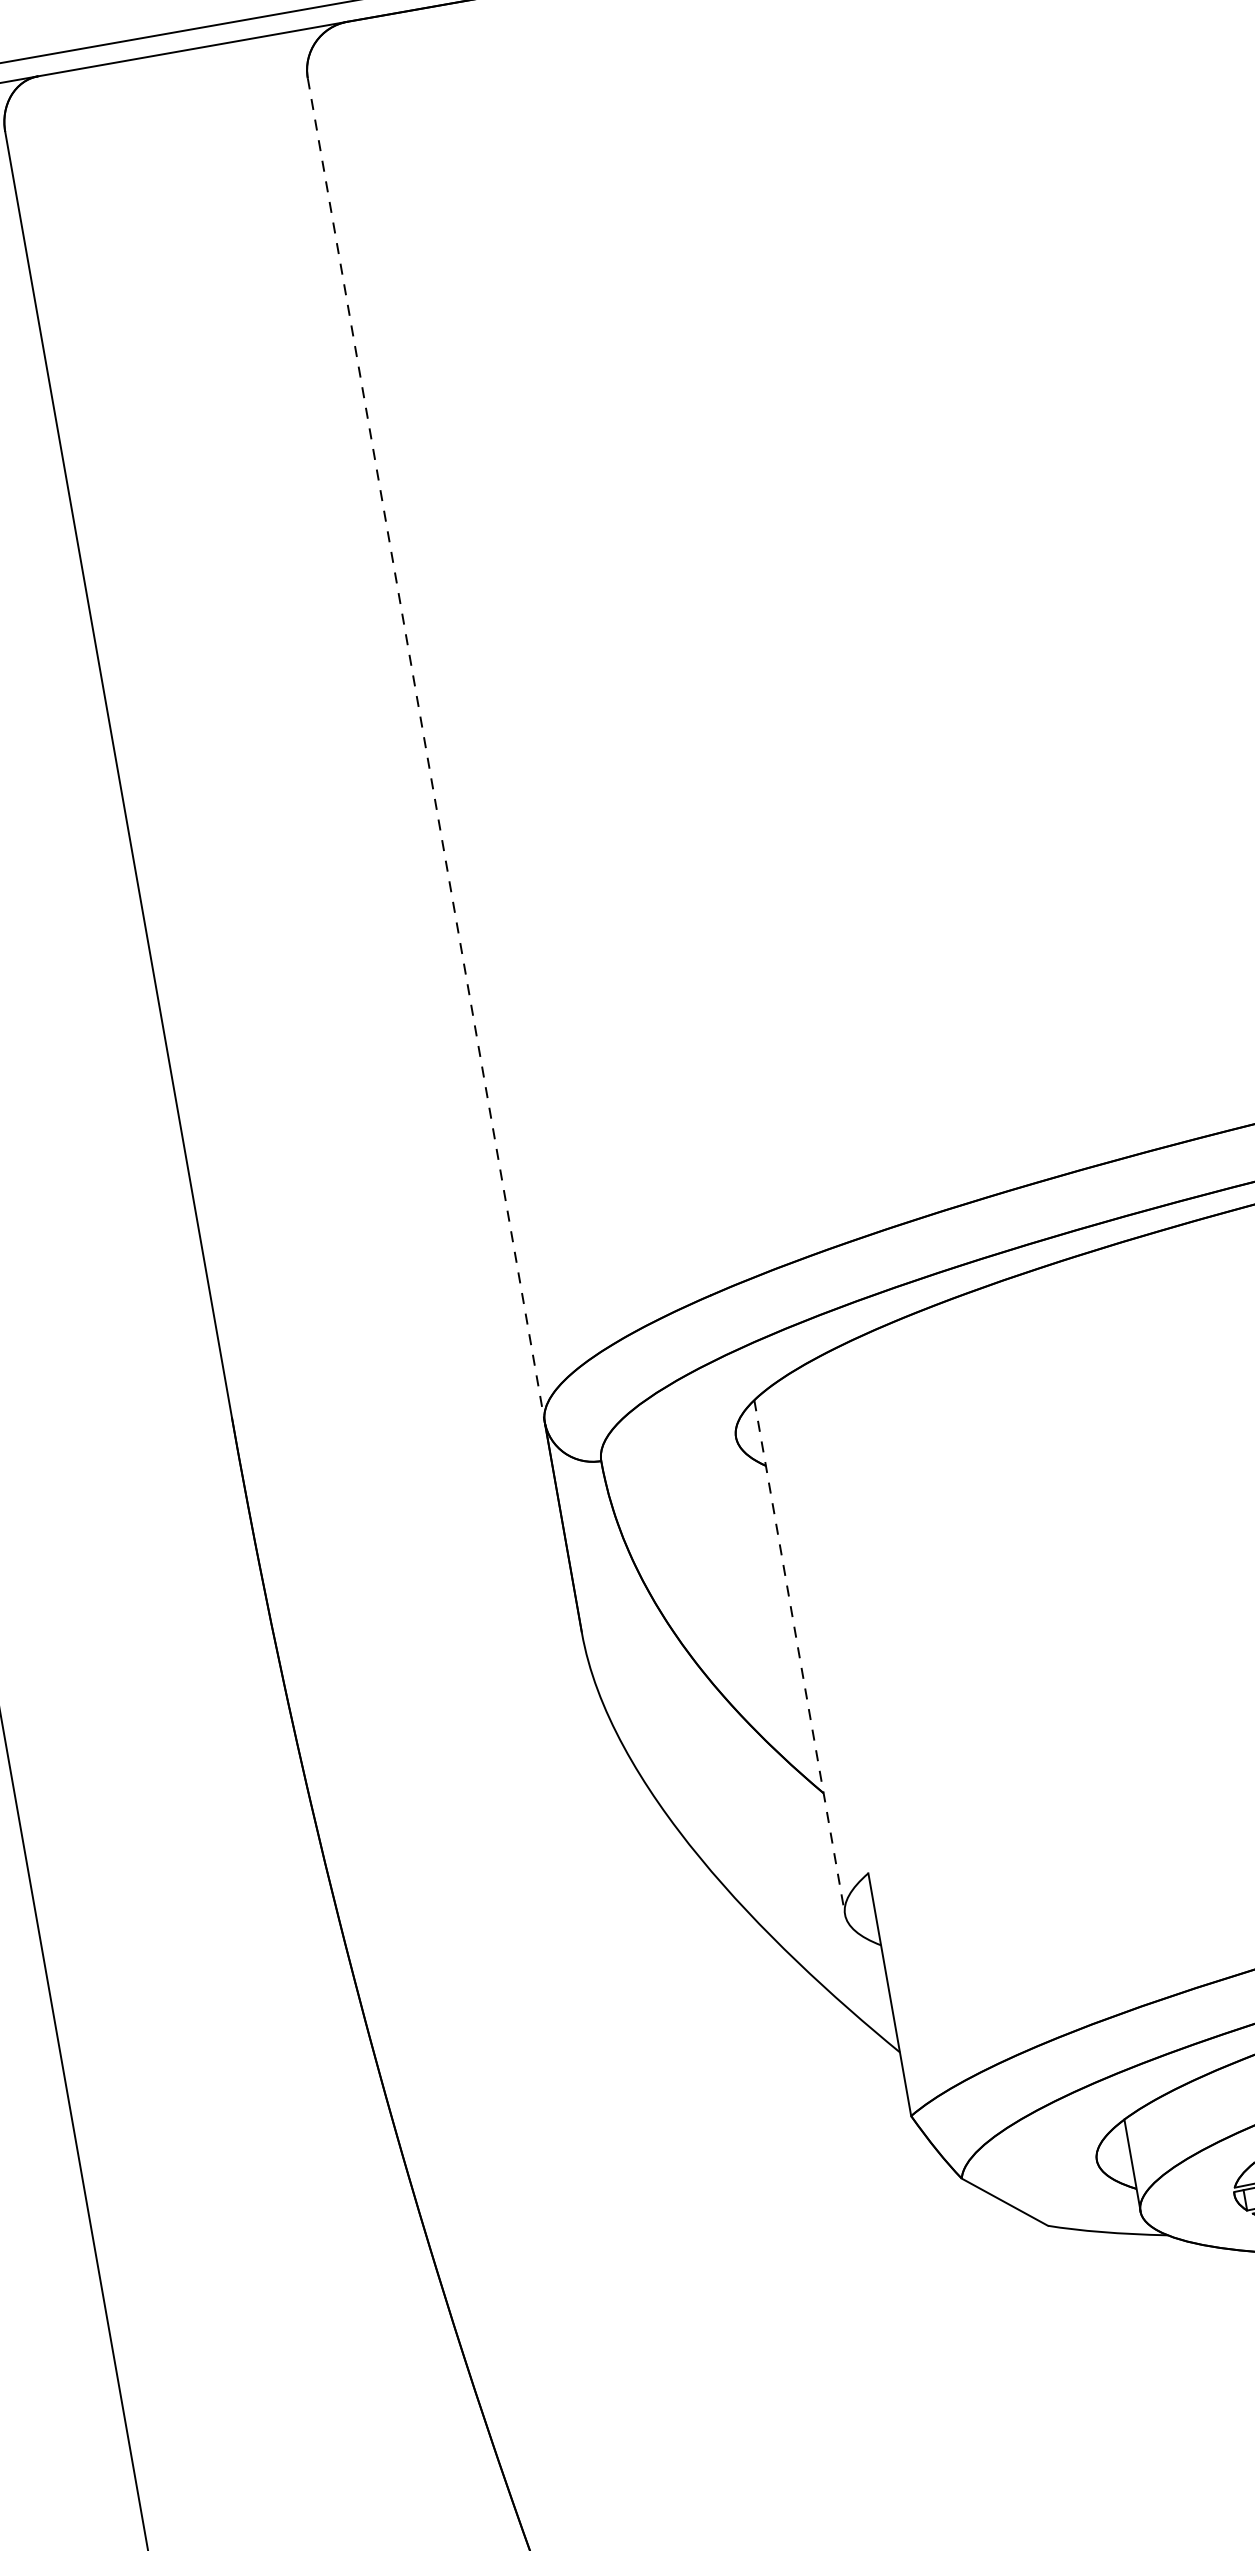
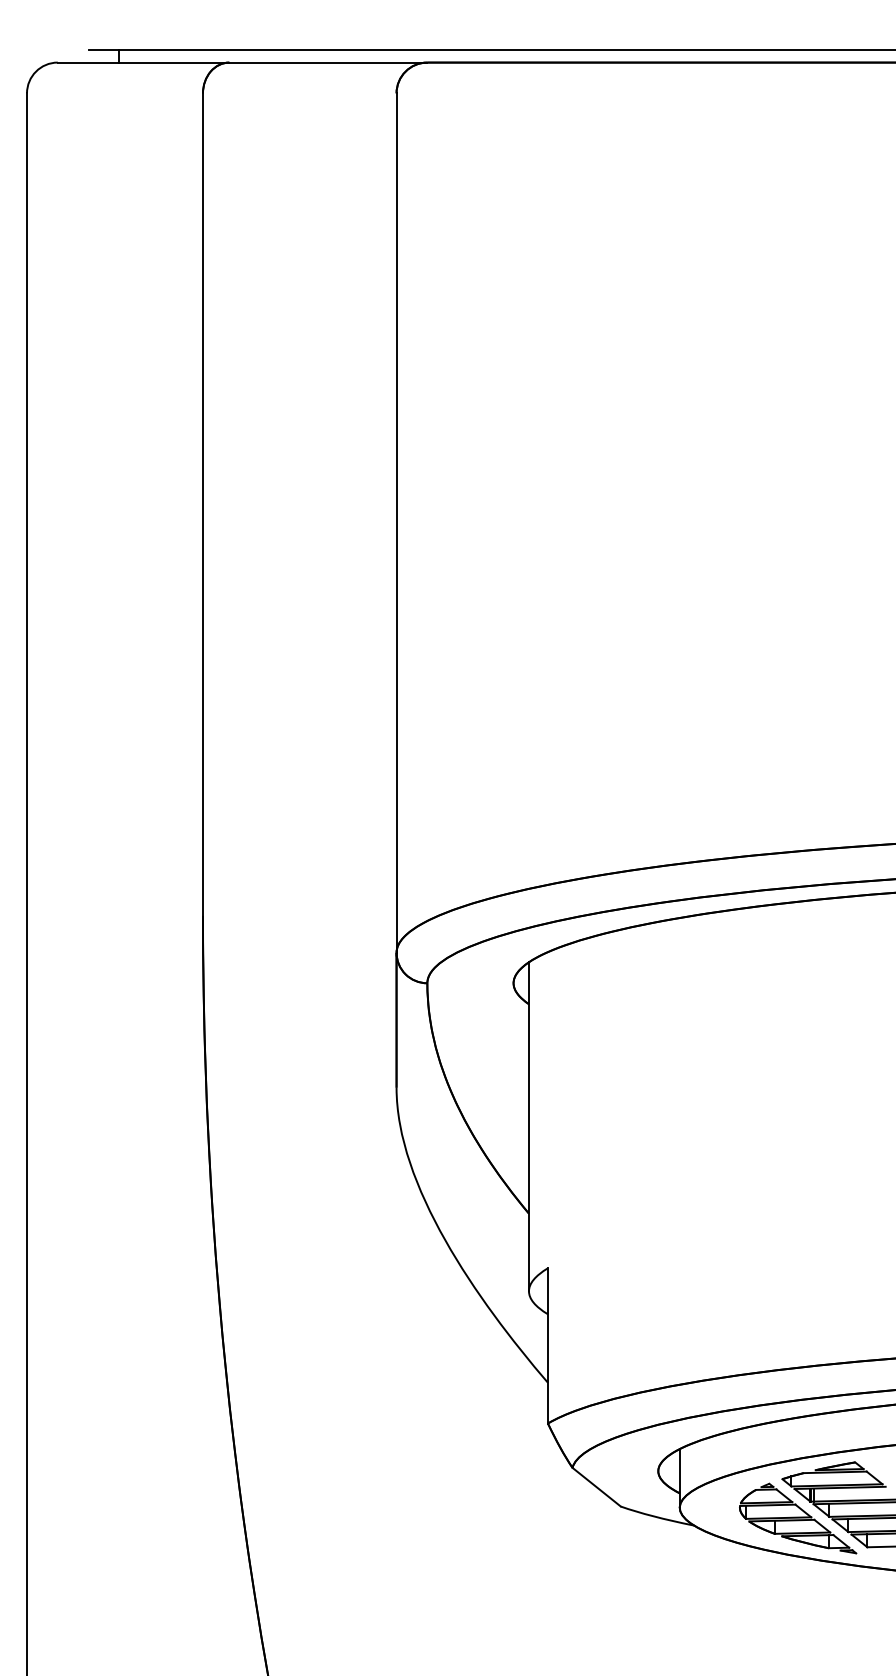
line: (426, 750) -> (396, 523), dashed -> solid
line: (799, 1658) -> (528, 1127), dashed -> solid

